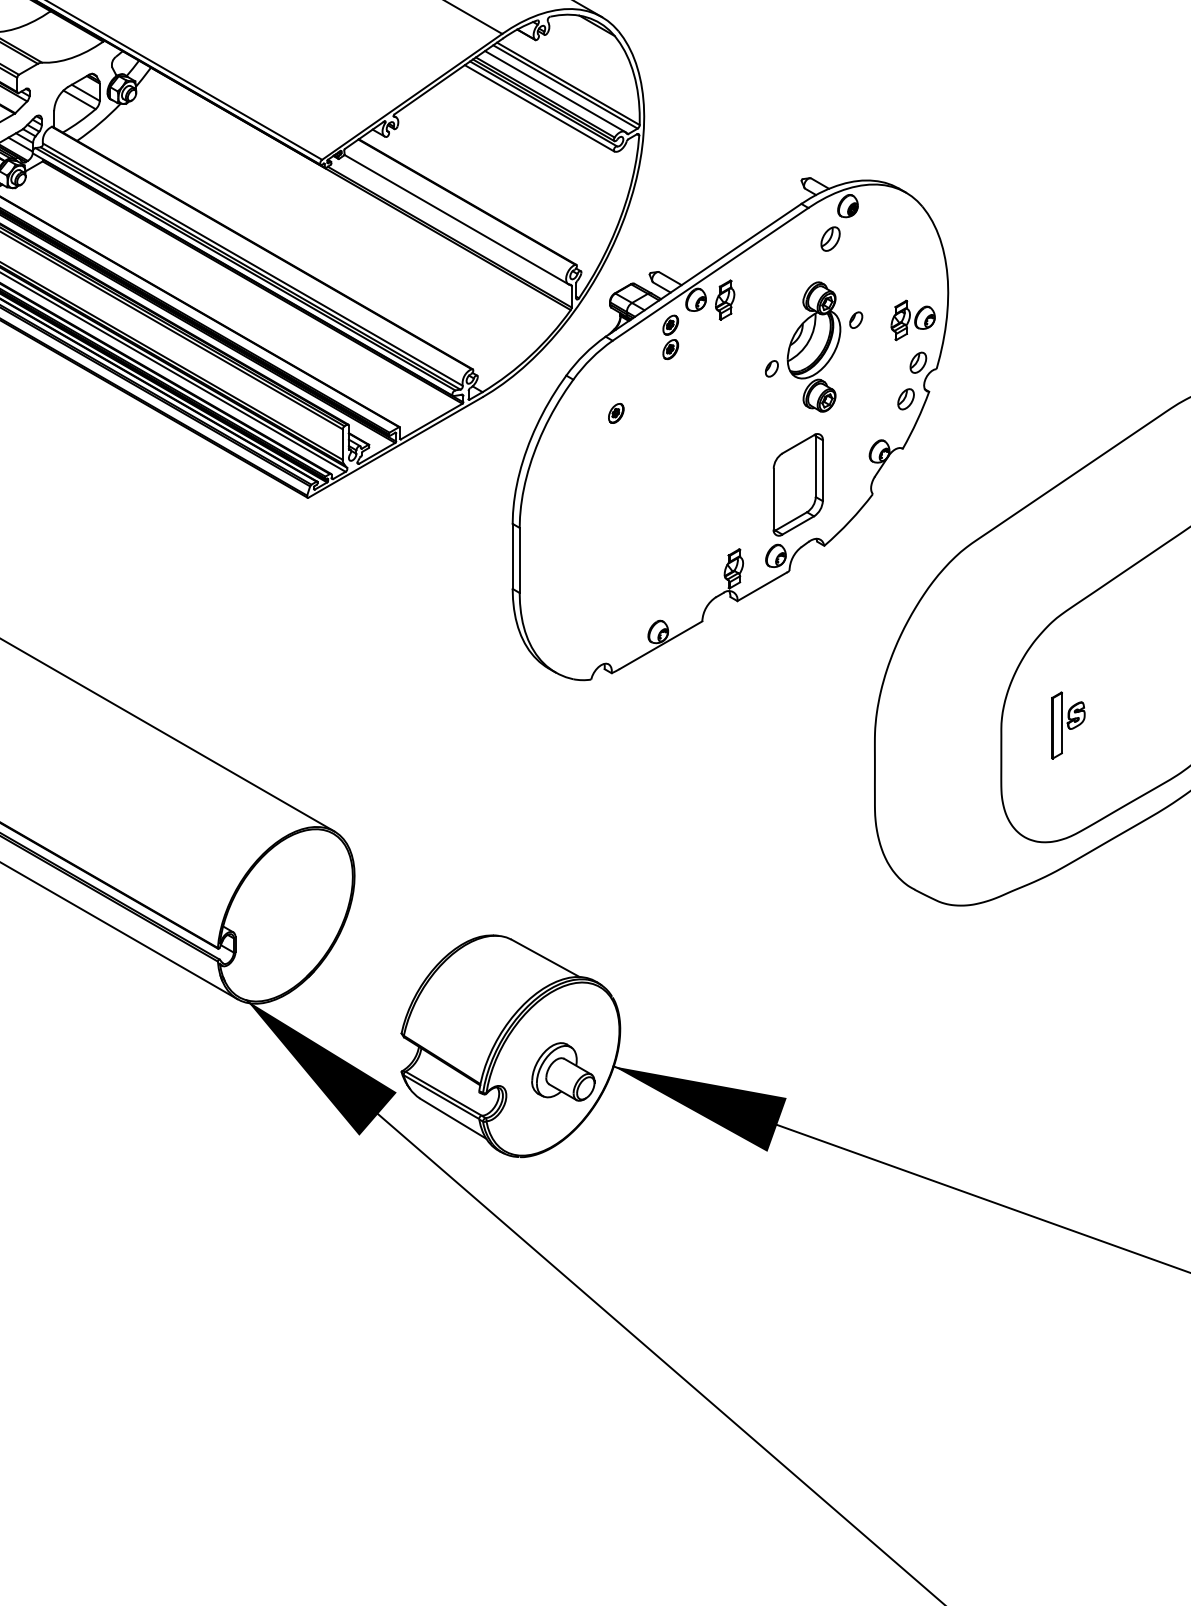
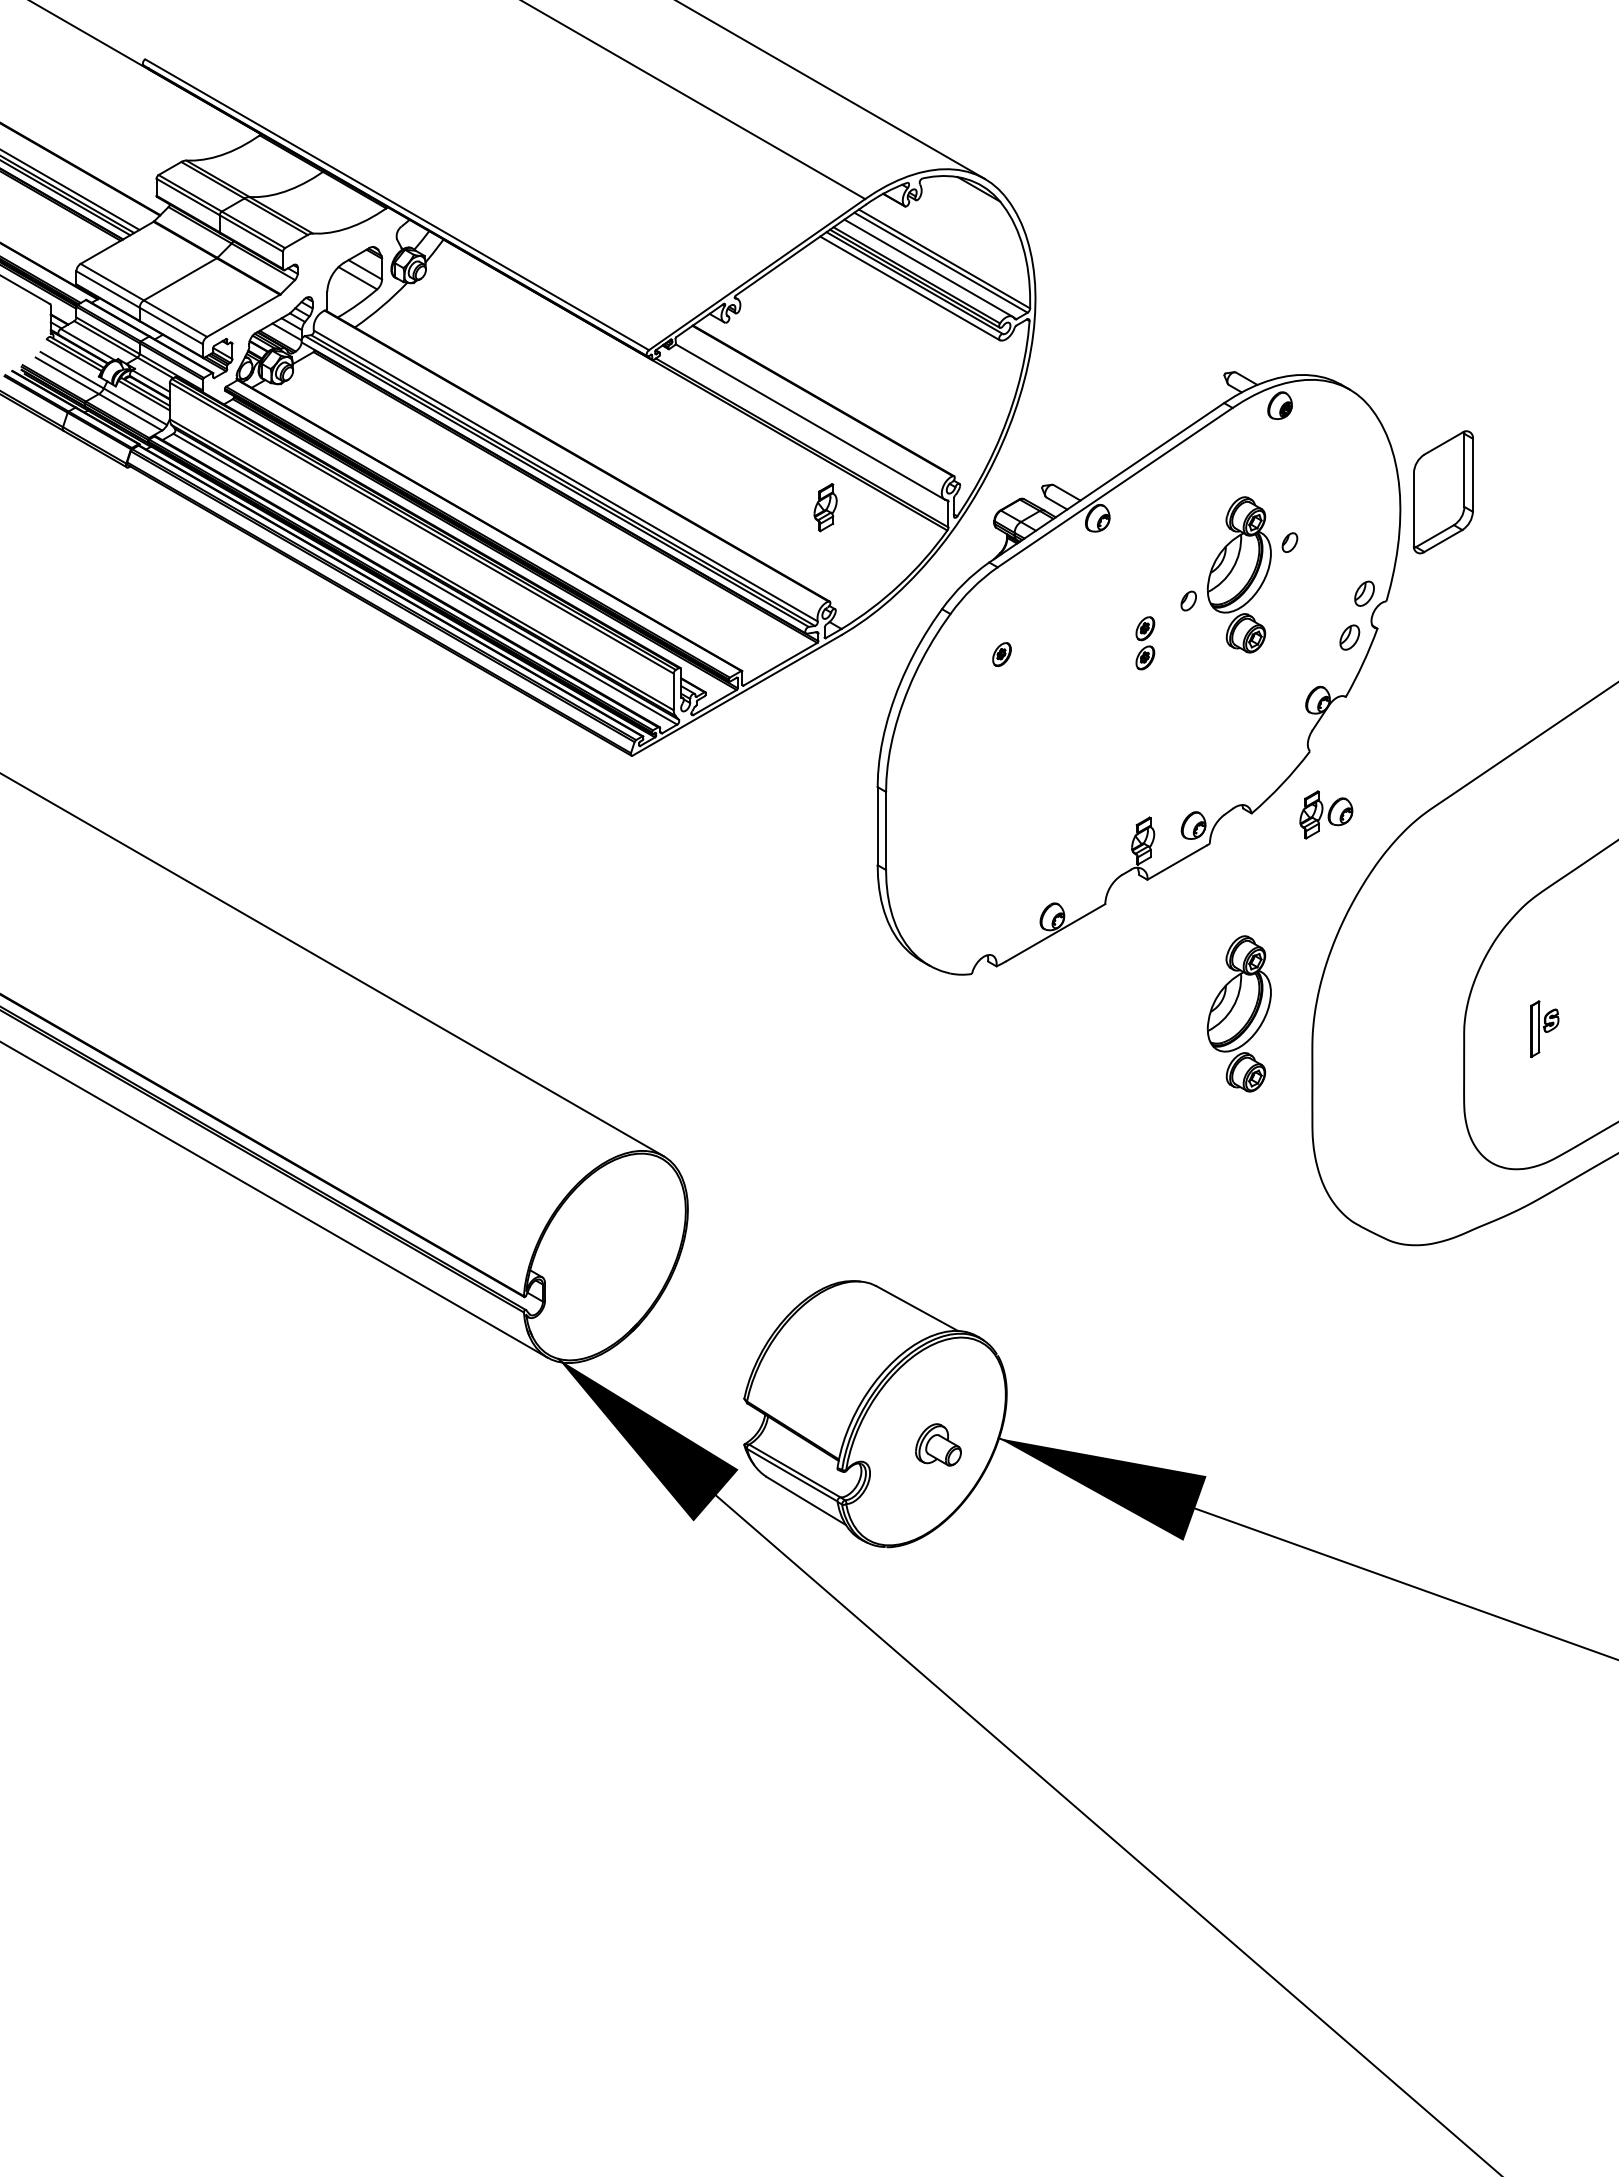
part: (830, 239) -> (1259, 445), removed
part: (725, 300) -> (825, 507), moved
part: (913, 320) -> (1326, 814), moved
part: (670, 337) -> (1145, 643), moved
part: (798, 485) -> (1443, 492), moved
part: (813, 712) -> (1238, 1013), added
part: (1068, 725) -> (1544, 1028), size x0.7
part: (563, 1071) -> (938, 1444), size x0.6

